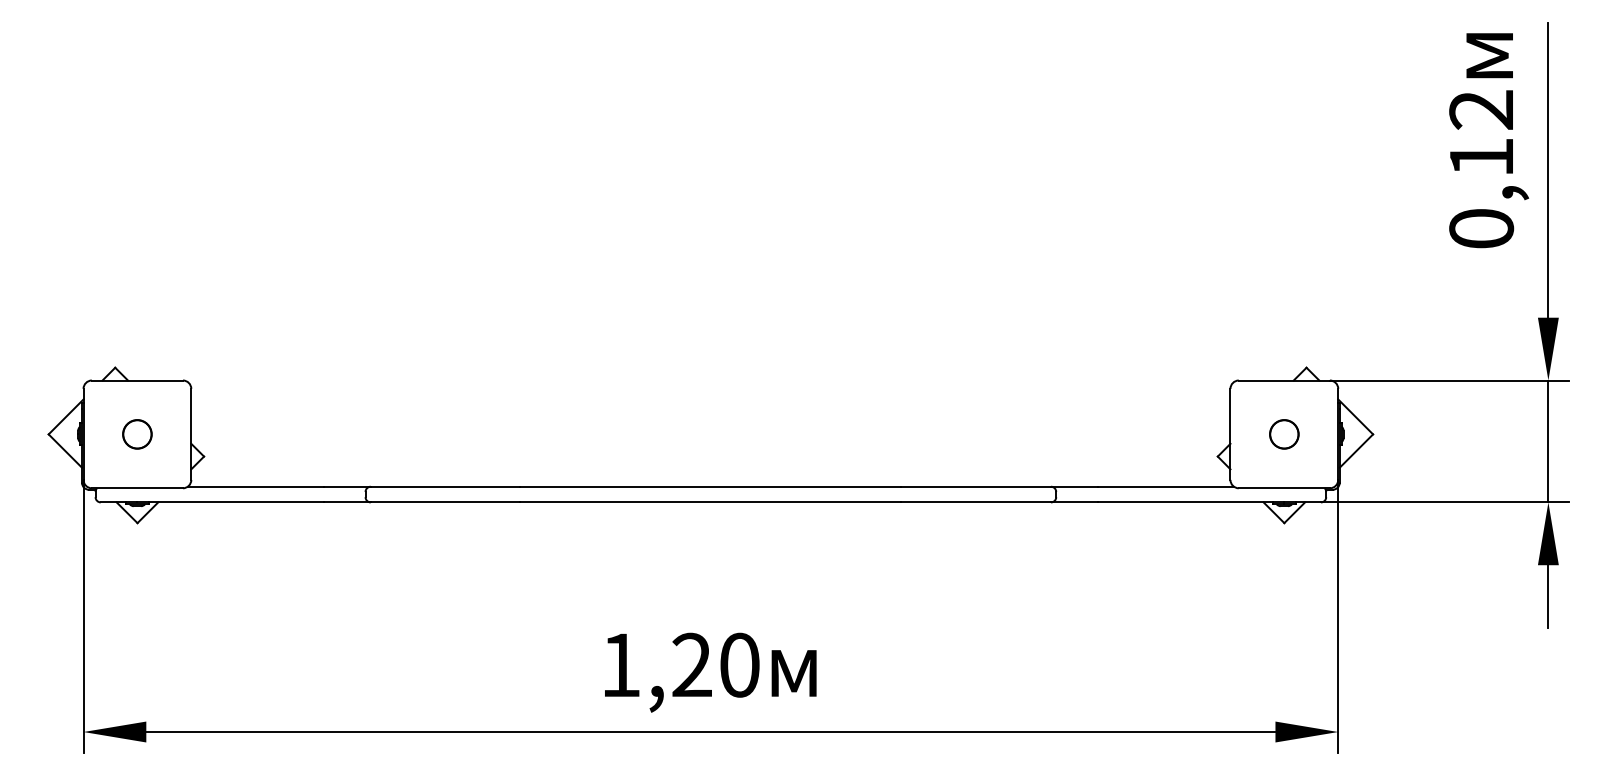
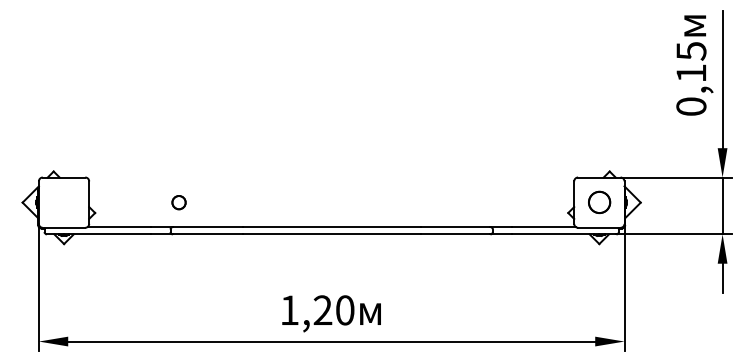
text: (1481, 110) -> (691, 51), 0,12 -> 0,15
circle: (136, 434) -> (178, 202), moved
circle: (1282, 434) -> (598, 202), size x1.6

